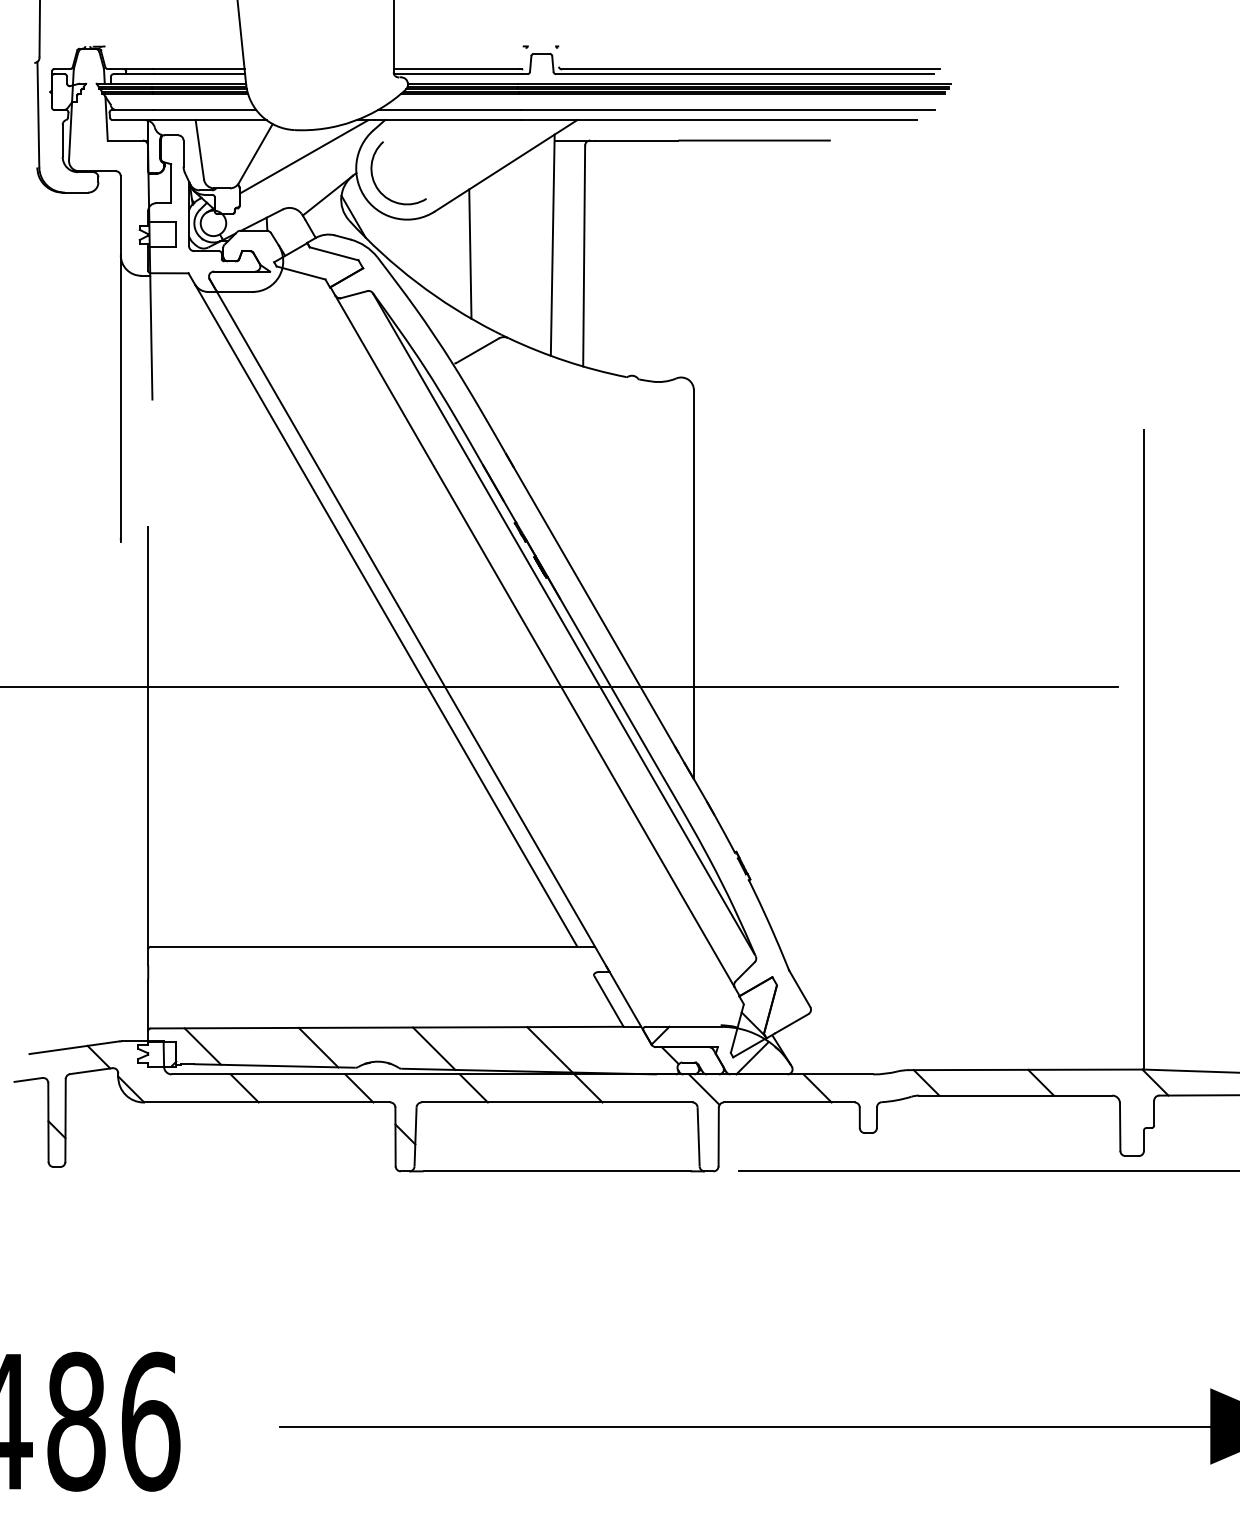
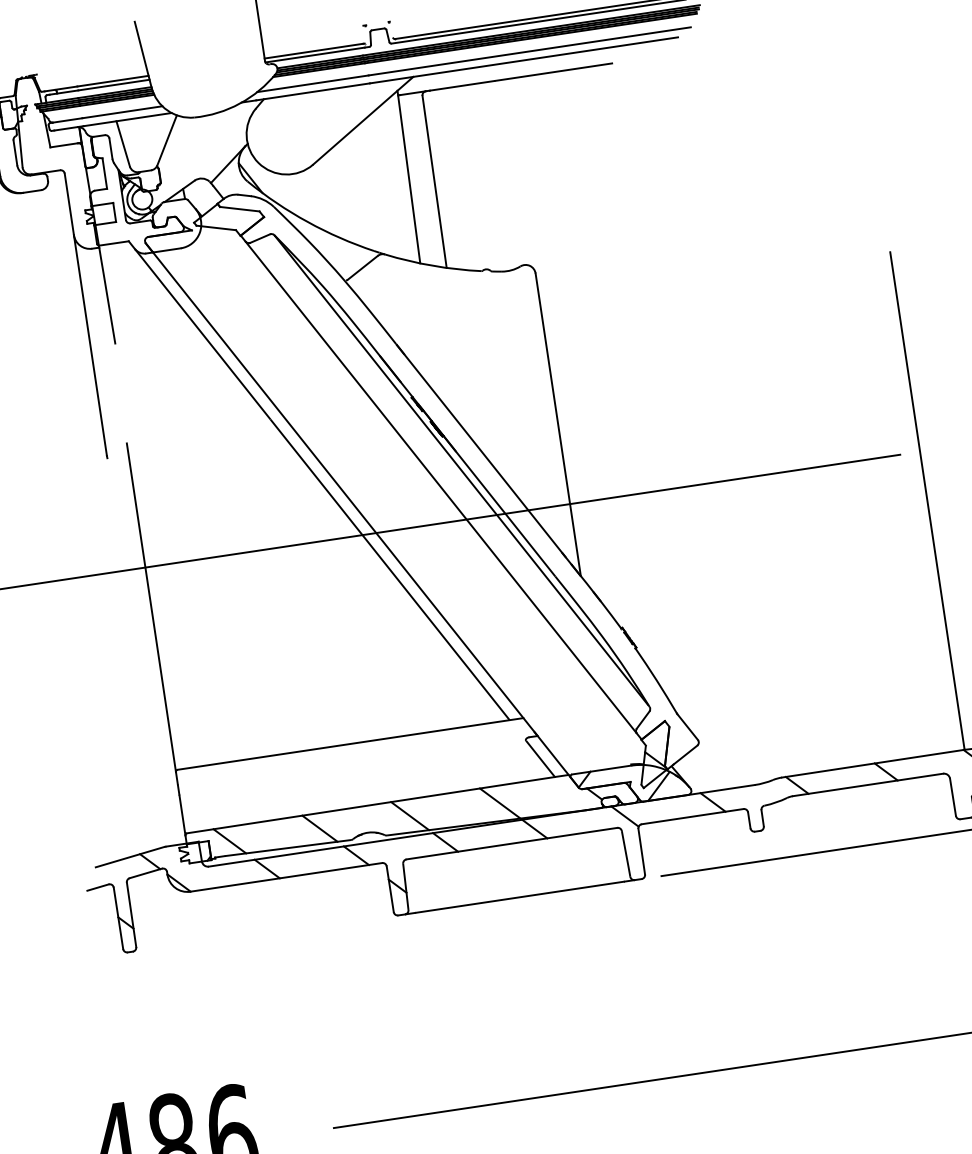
line: (304, 156) -> (205, 136), removed
arc: (376, 184) -> (264, 150), removed
line: (470, 253) -> (345, 193), removed

